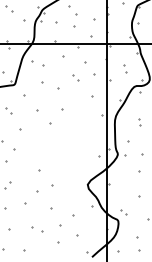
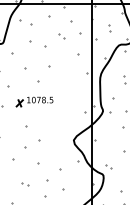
part: (46, 144) -> (33, 101), added
part: (37, 230) -> (25, 184), size x0.62

